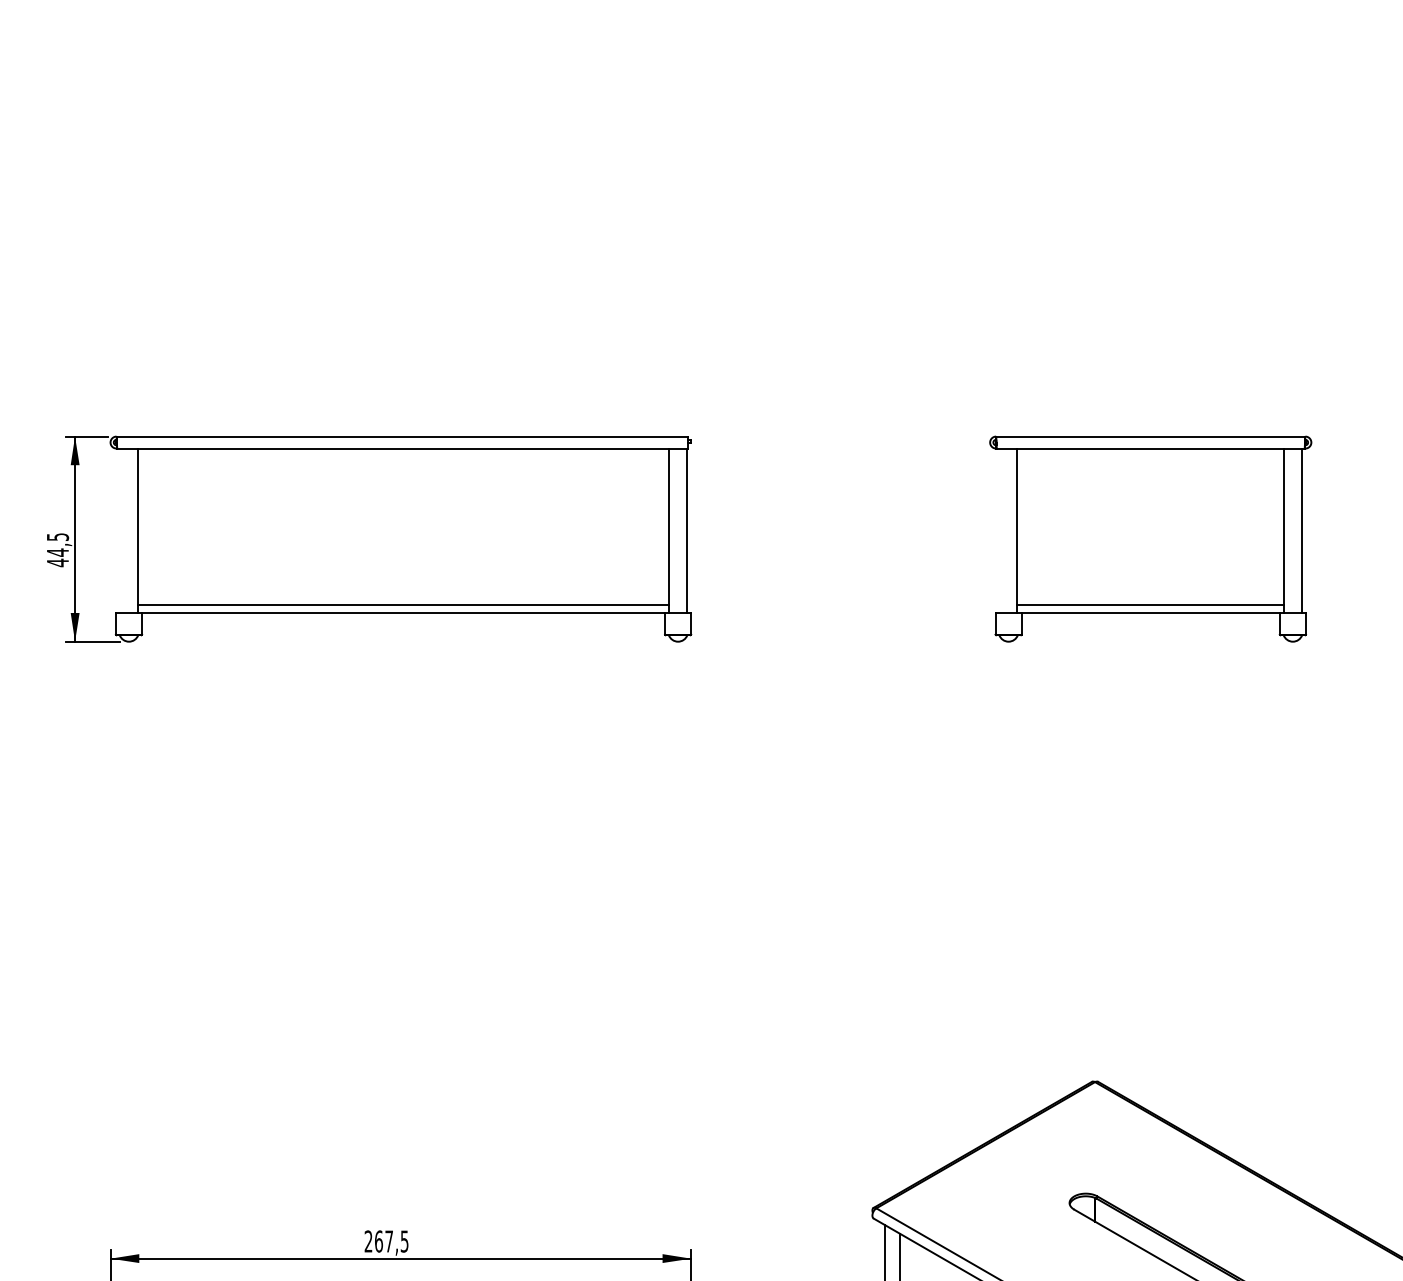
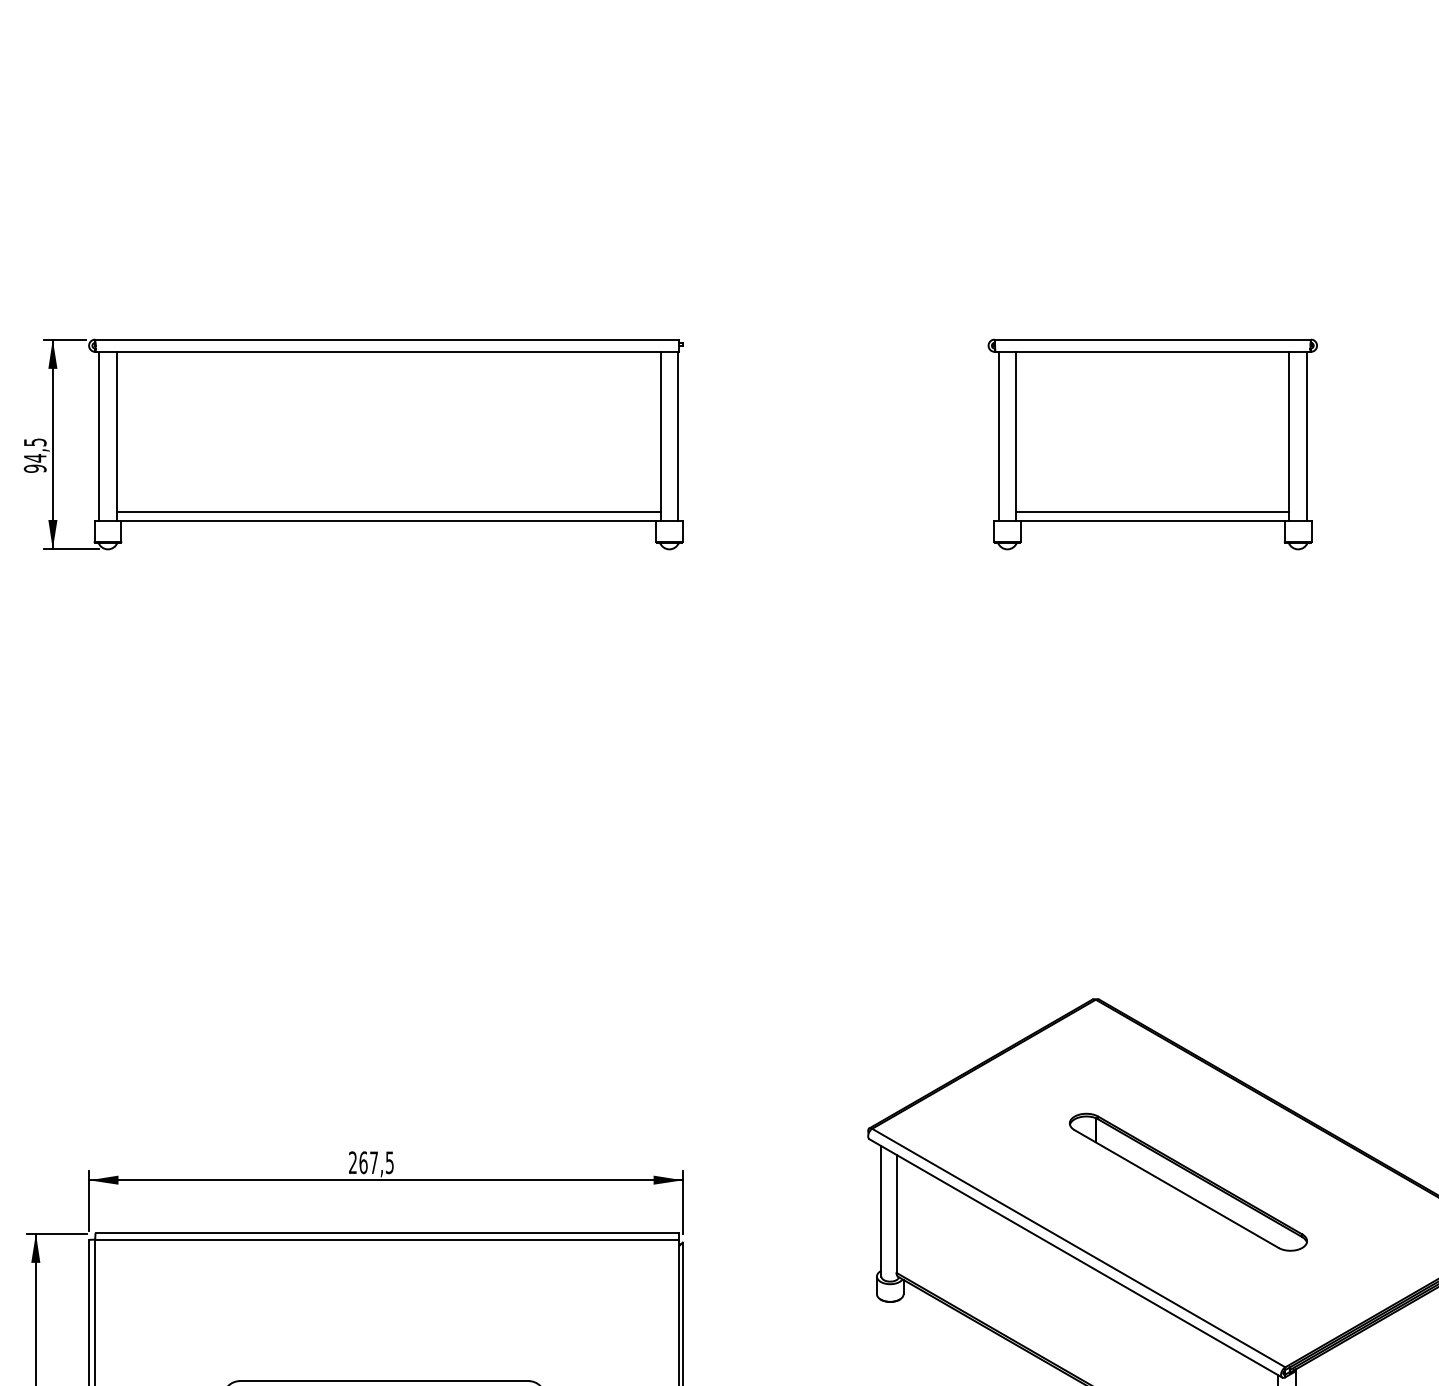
line: (120, 530) -> (99, 435), added
line: (999, 530) -> (998, 435), added
text: (57, 562) -> (34, 468), 44,5 -> 94,5

